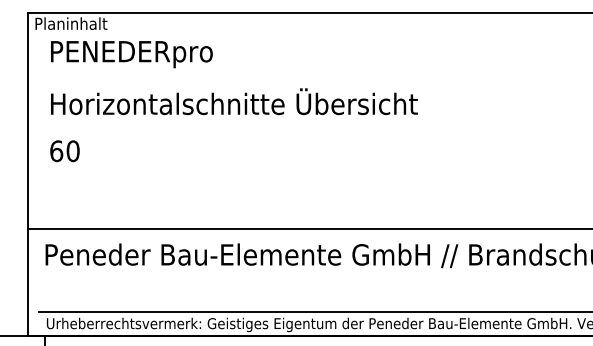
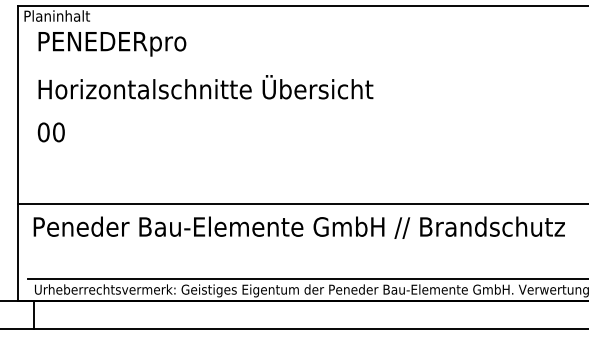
text: (56, 151) -> (43, 132), 60 -> 00

